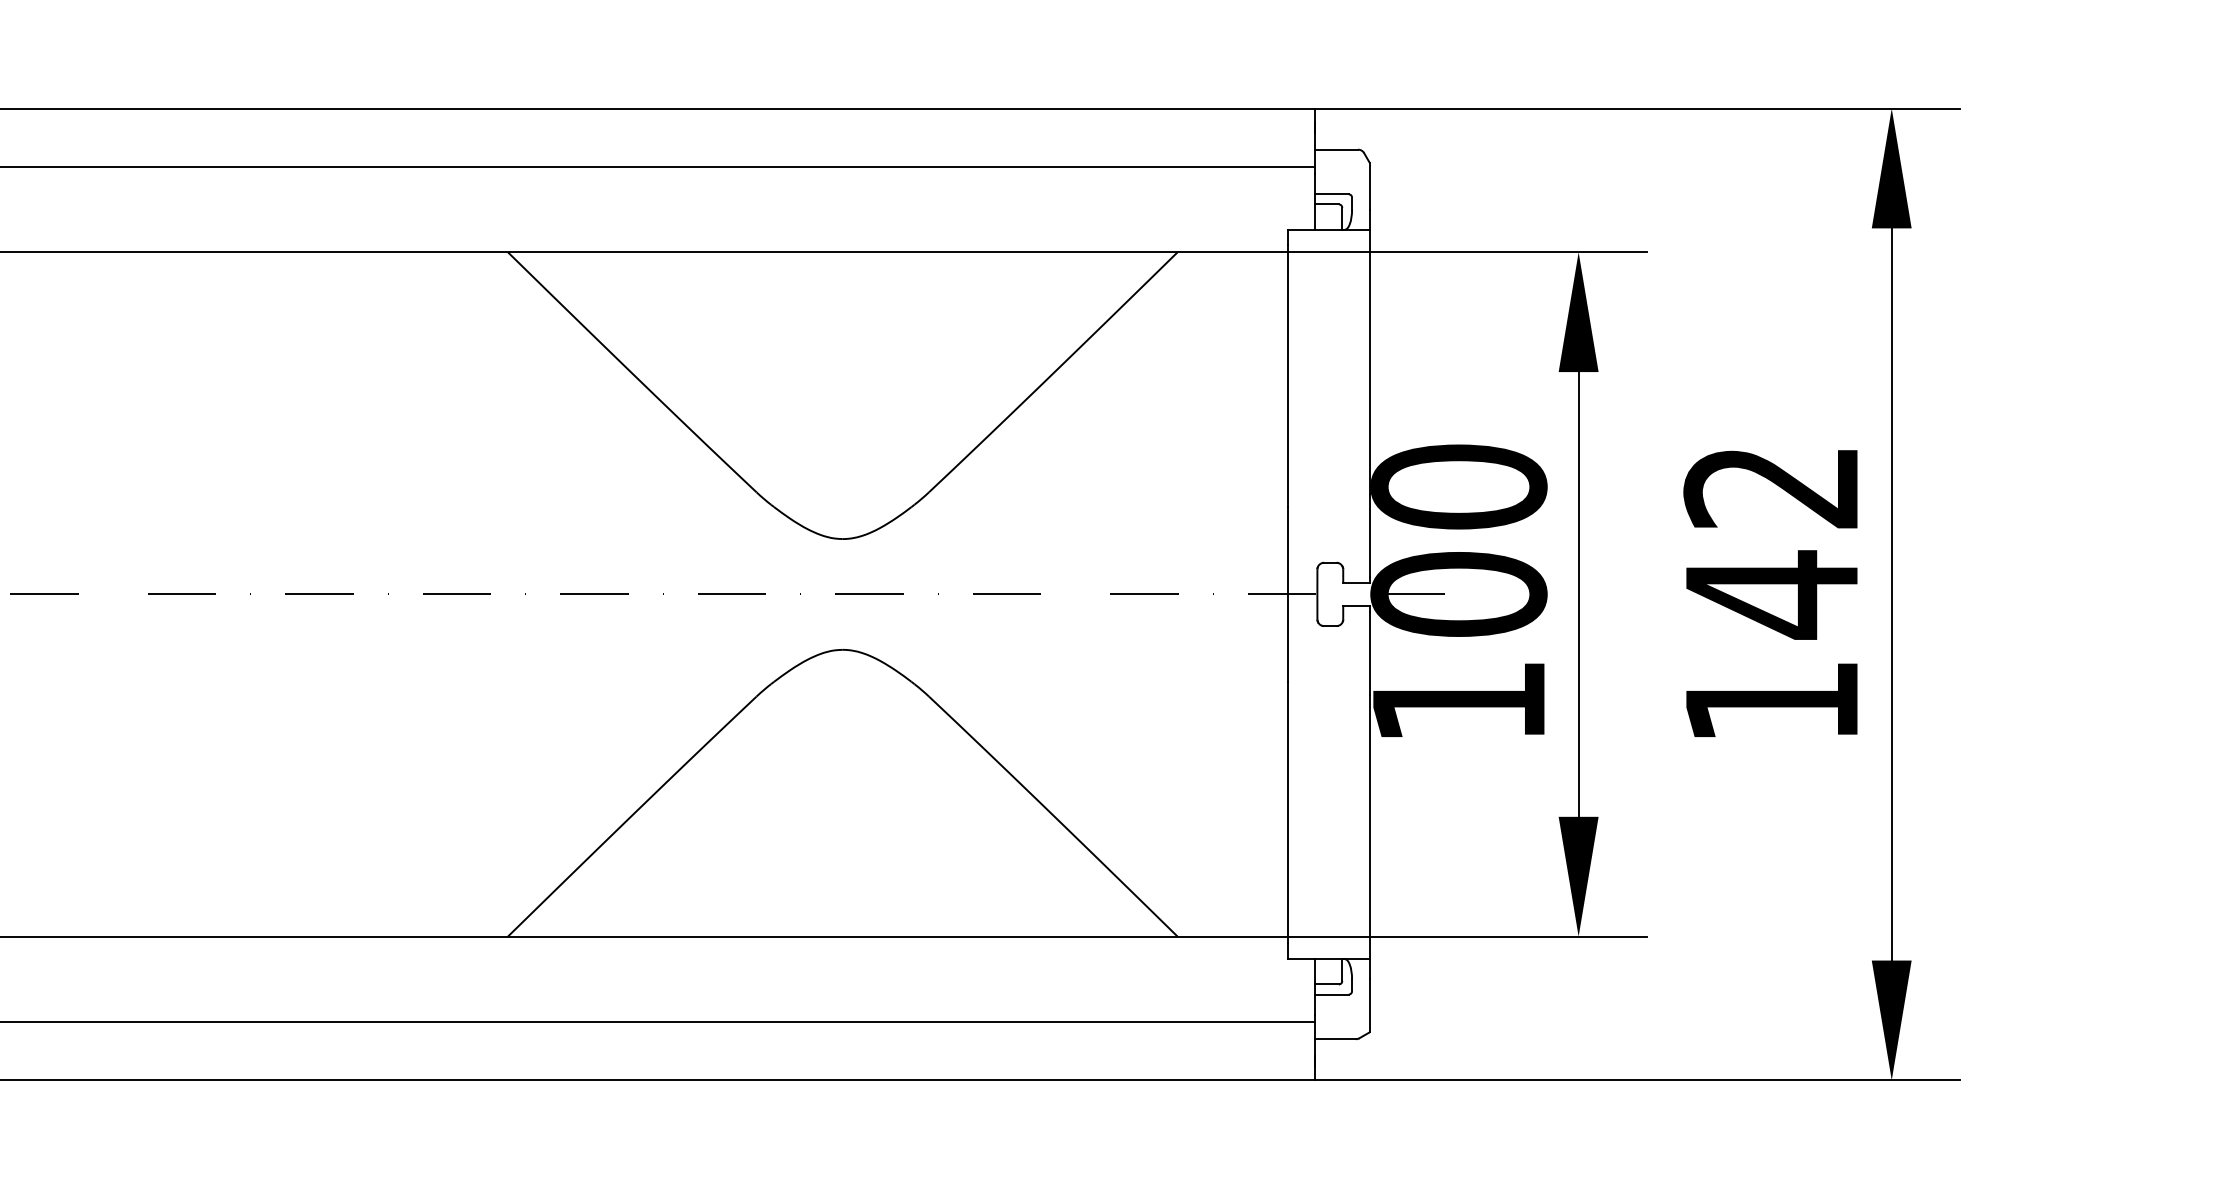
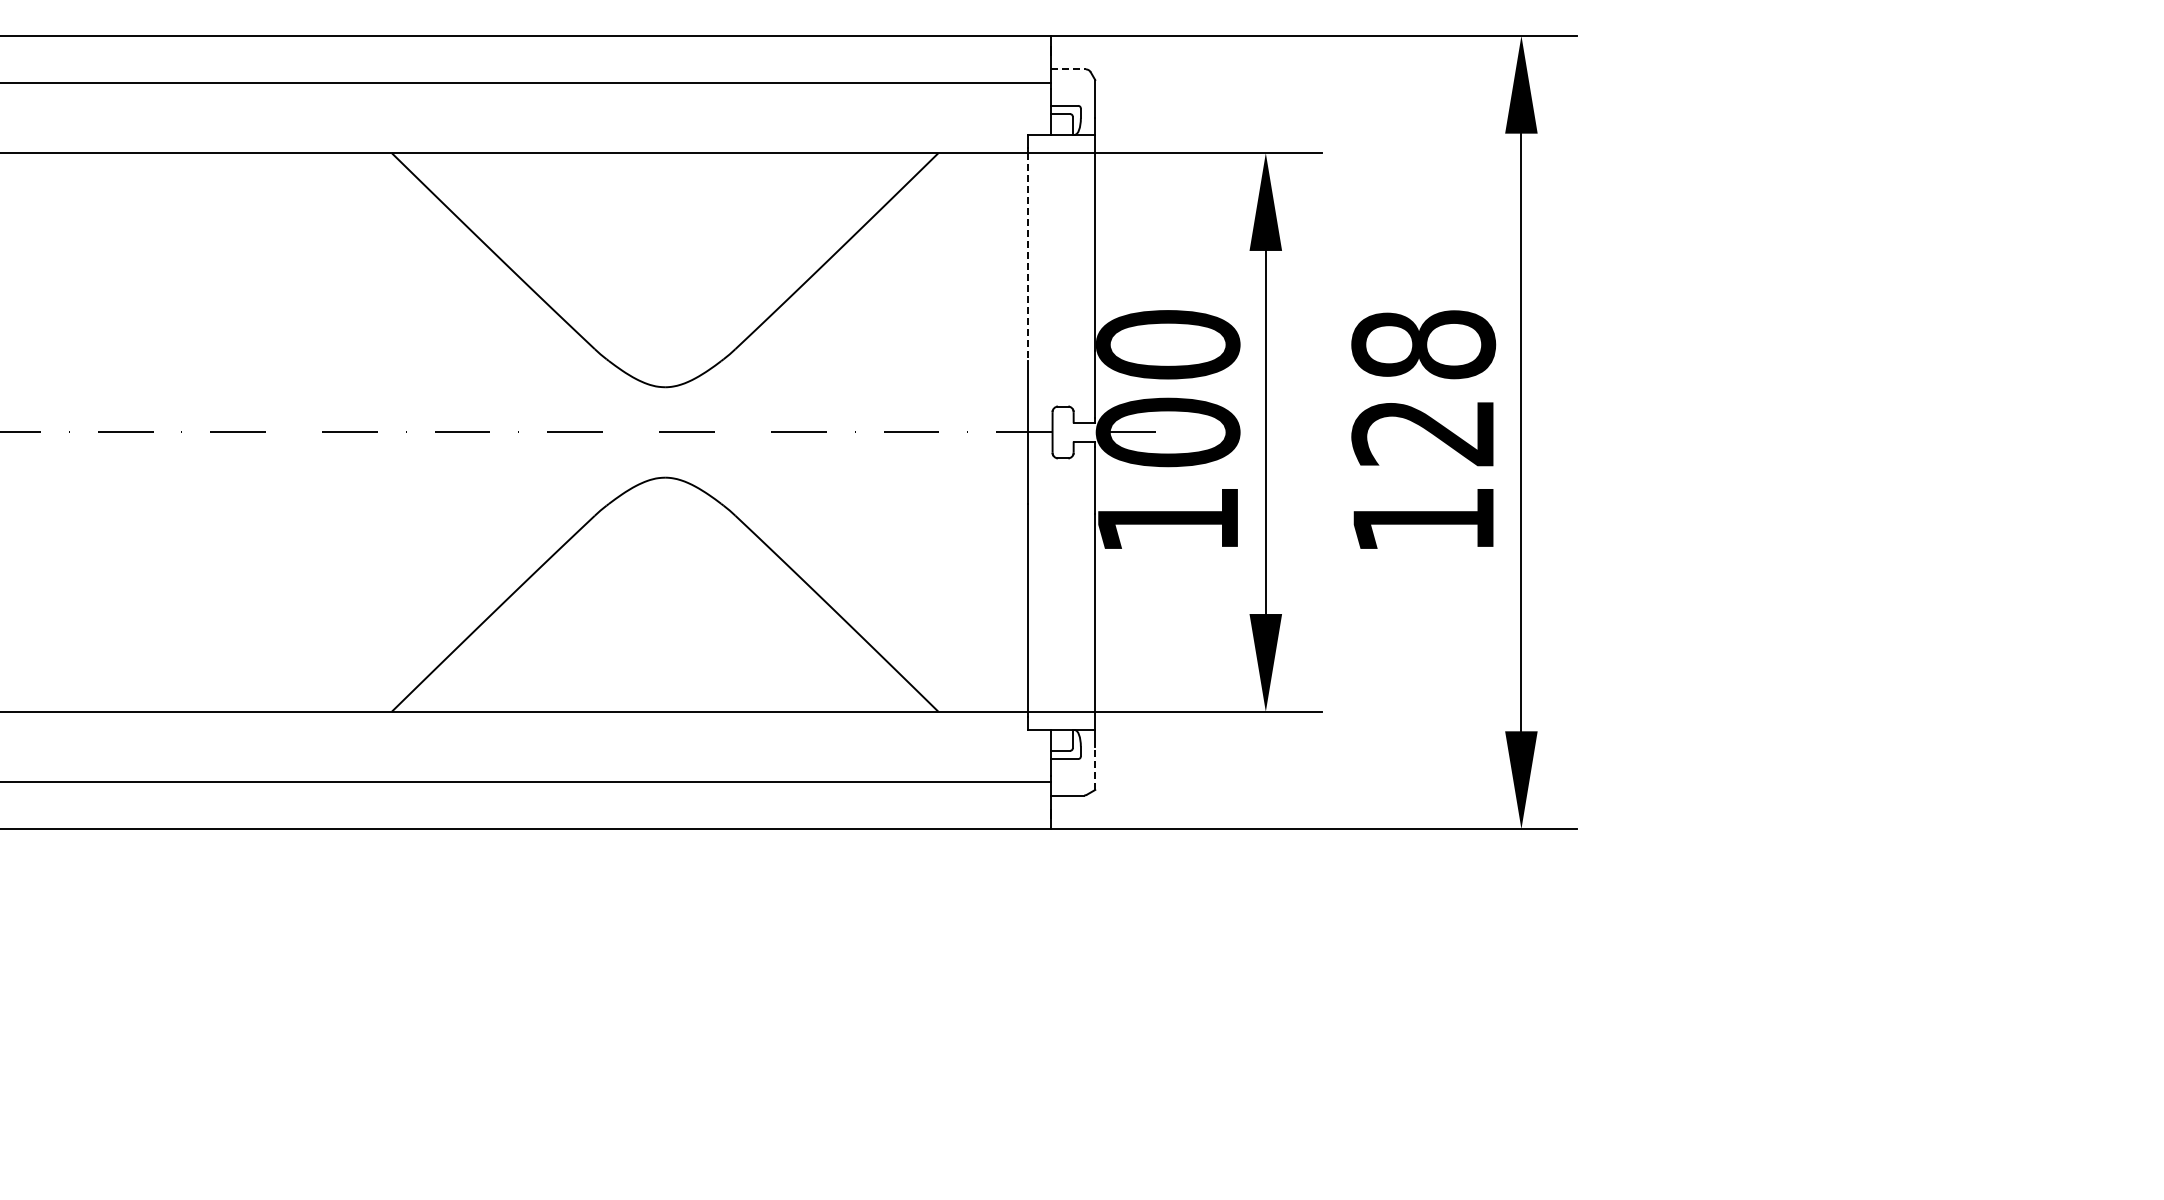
line: (1336, 149) -> (1068, 69), solid -> dashed
line: (1287, 380) -> (1028, 257), solid -> dashed
text: (1771, 541) -> (1423, 389), 142 -> 128
line: (1369, 1006) -> (1095, 768), solid -> dashed

